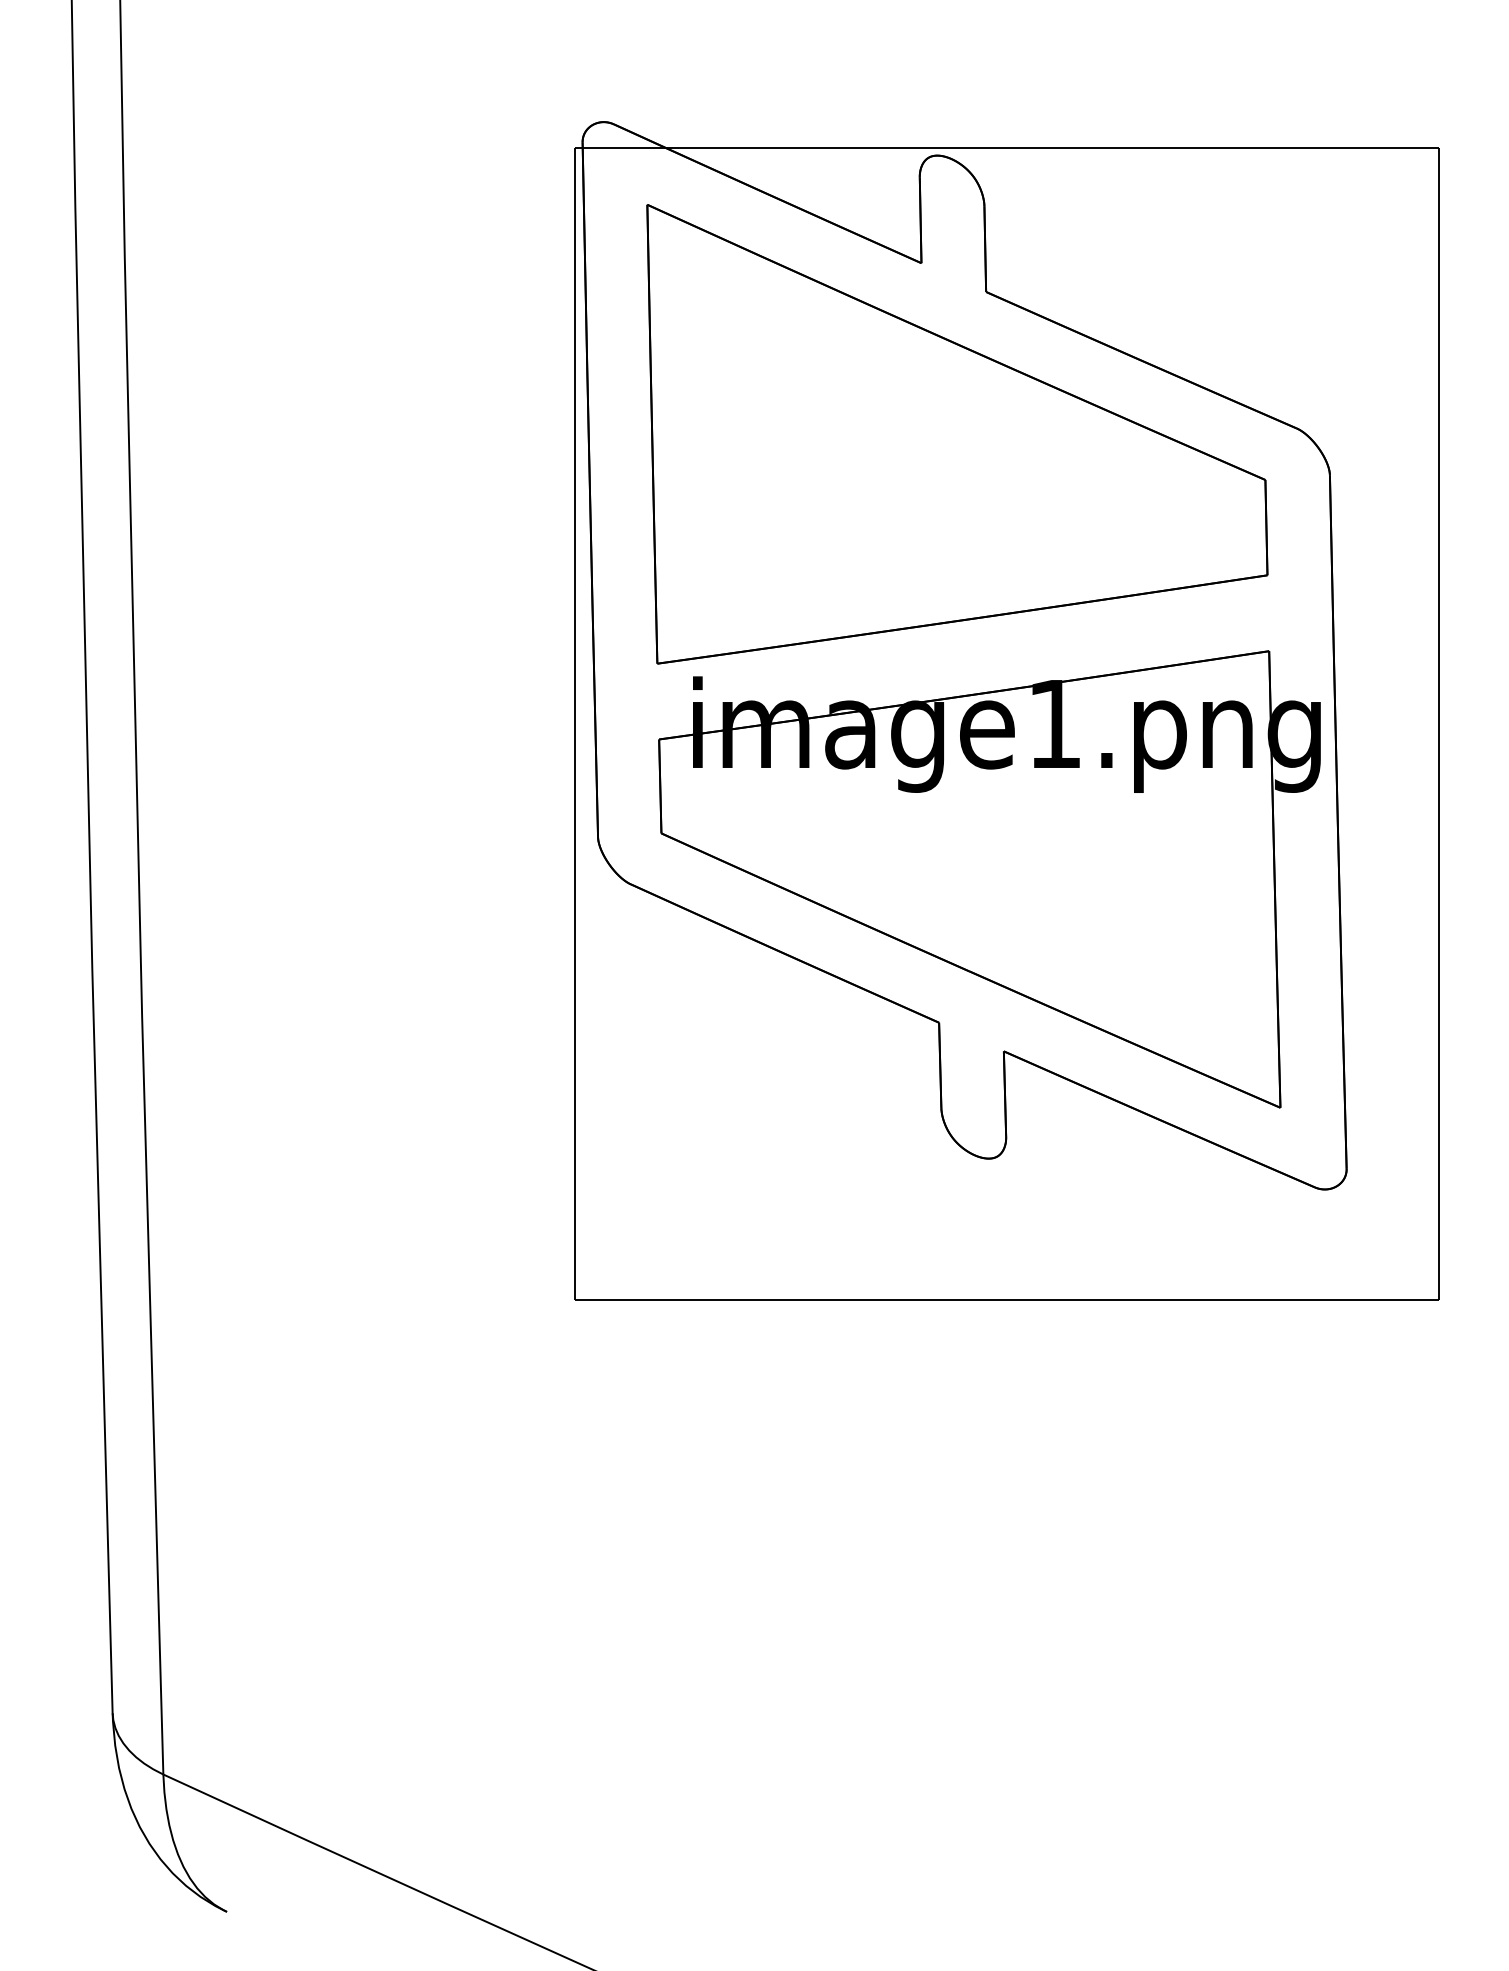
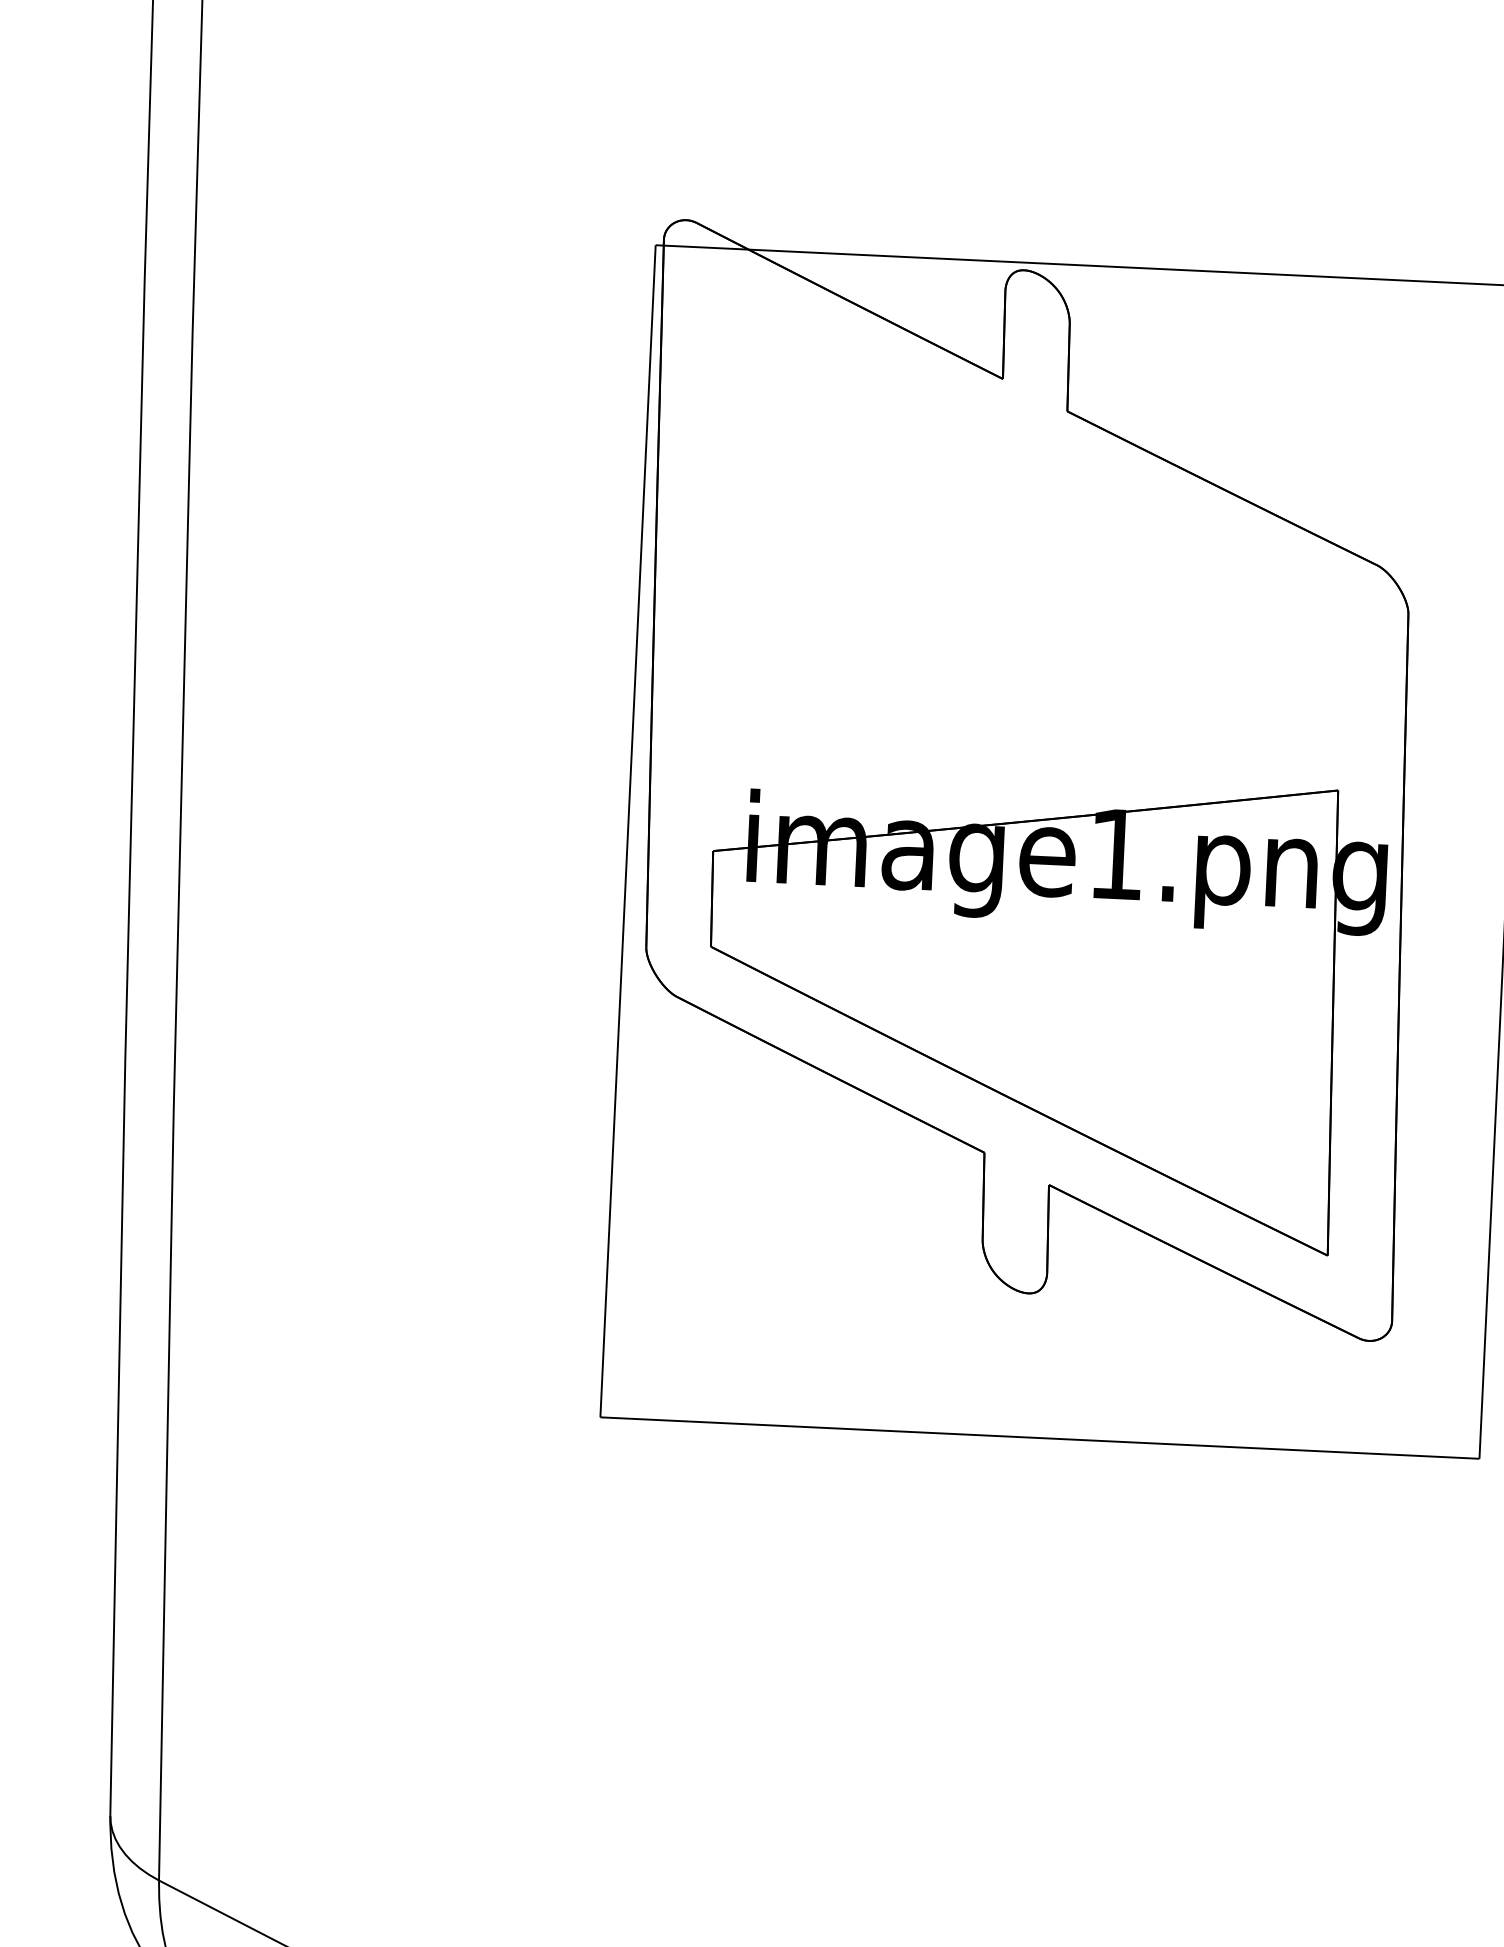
part: (957, 434) -> (1031, 555), removed

